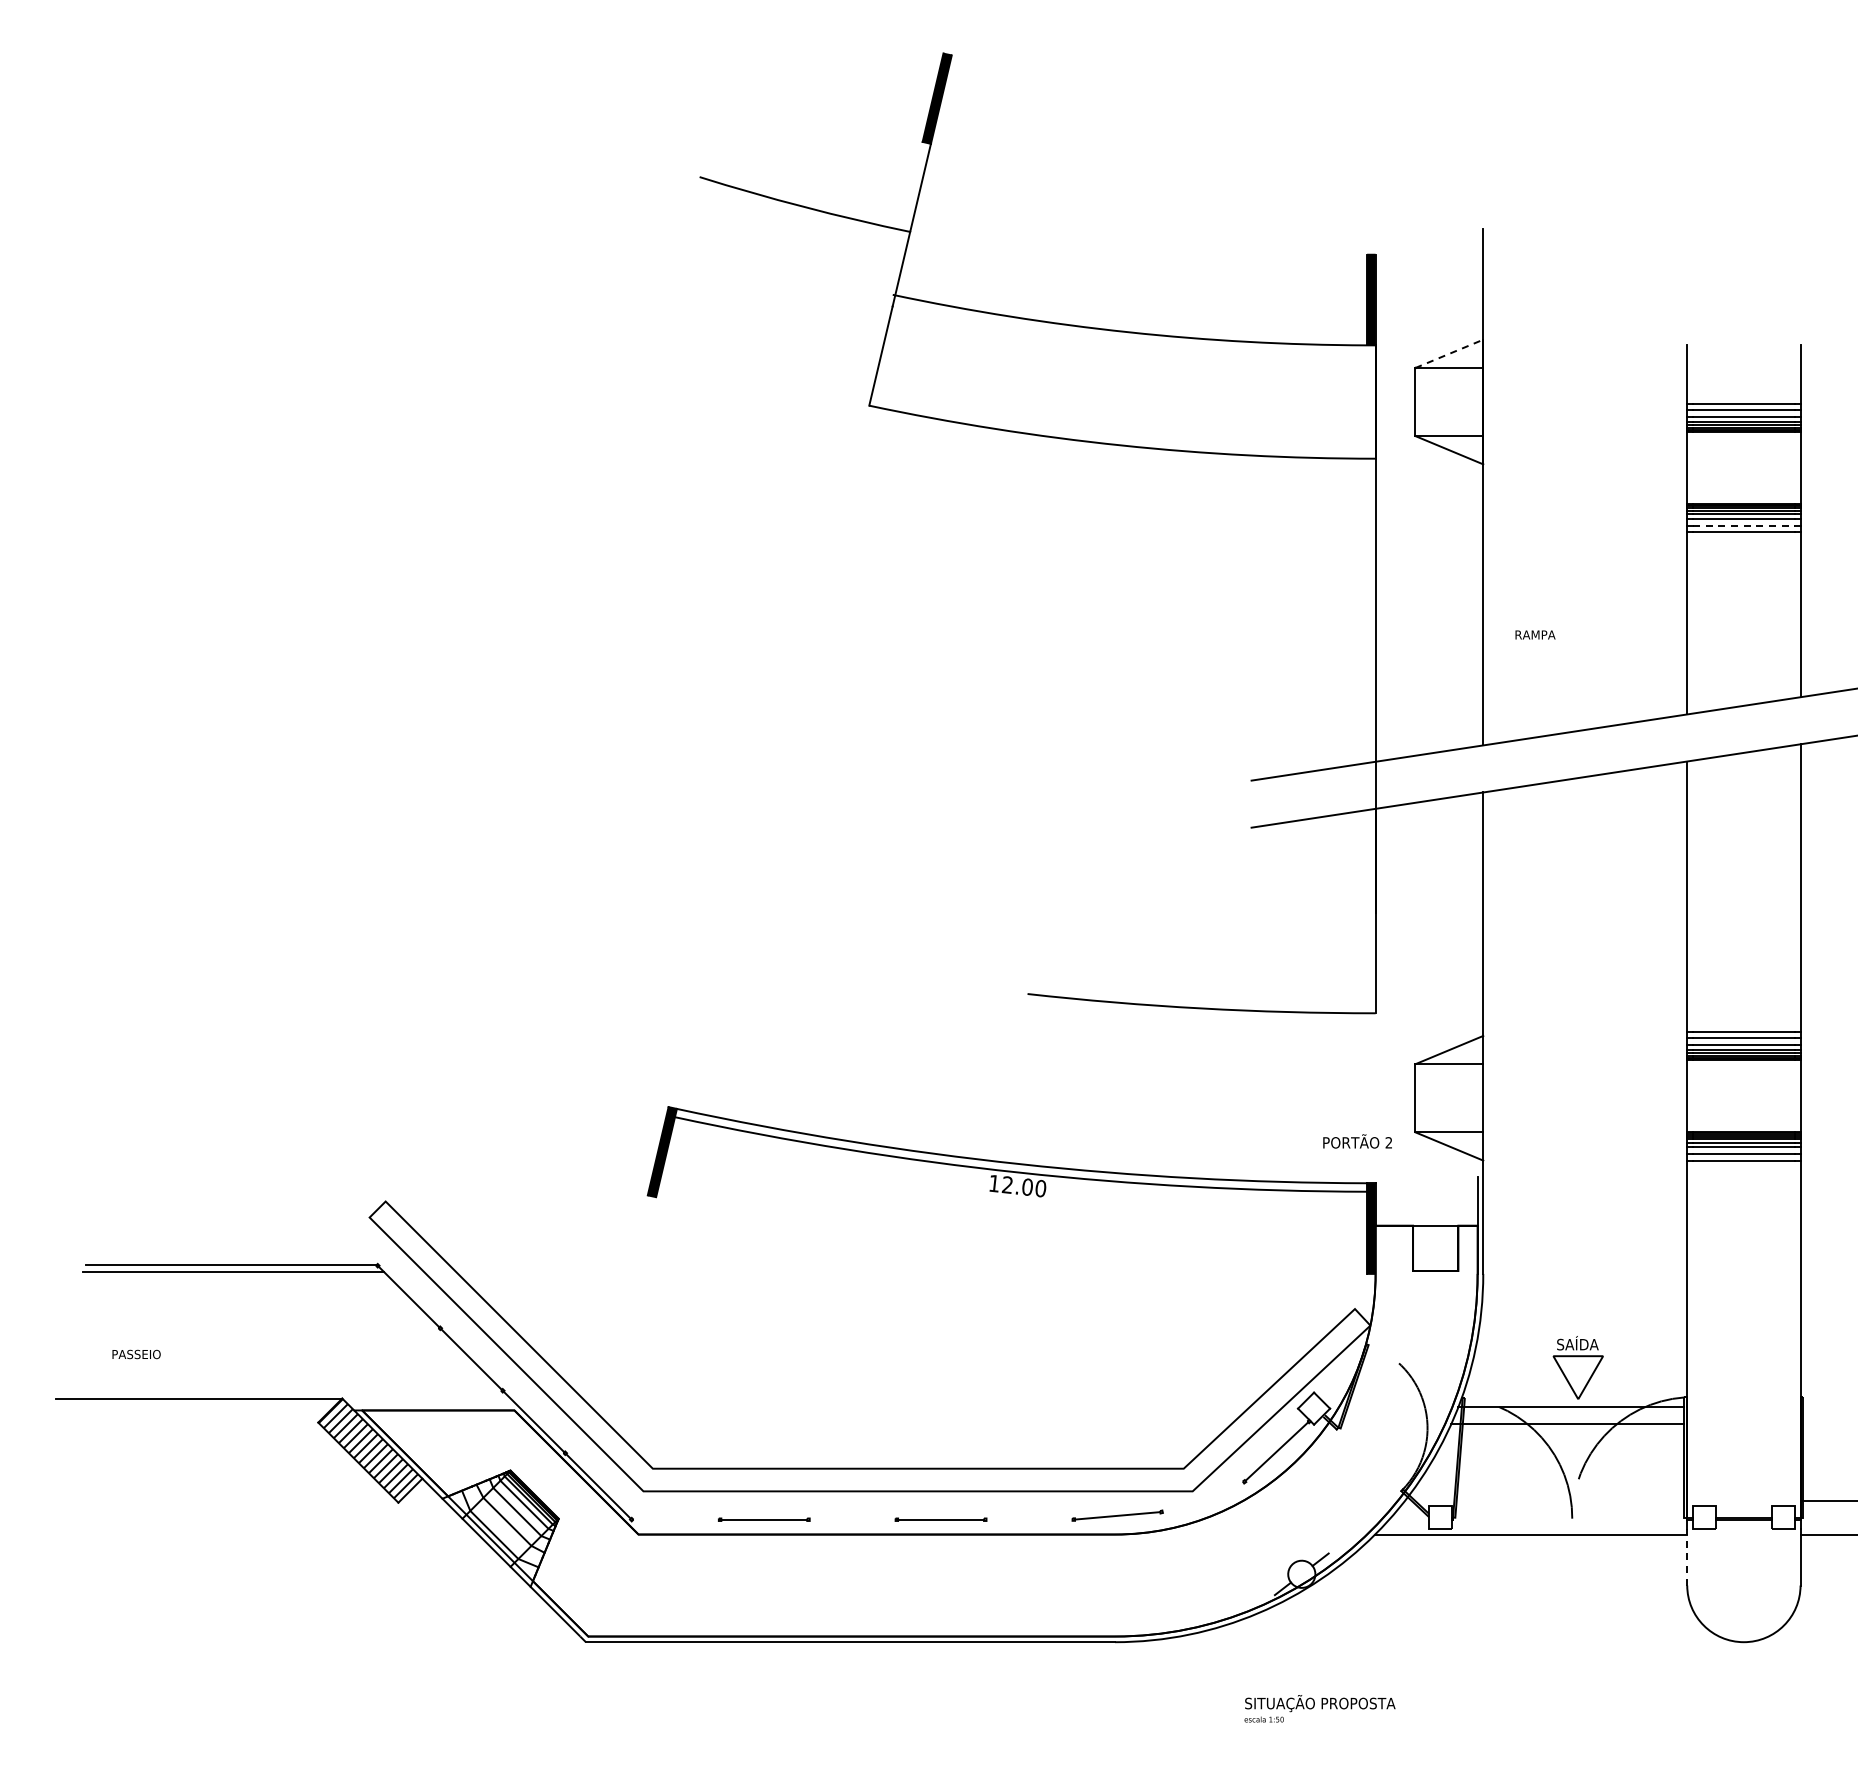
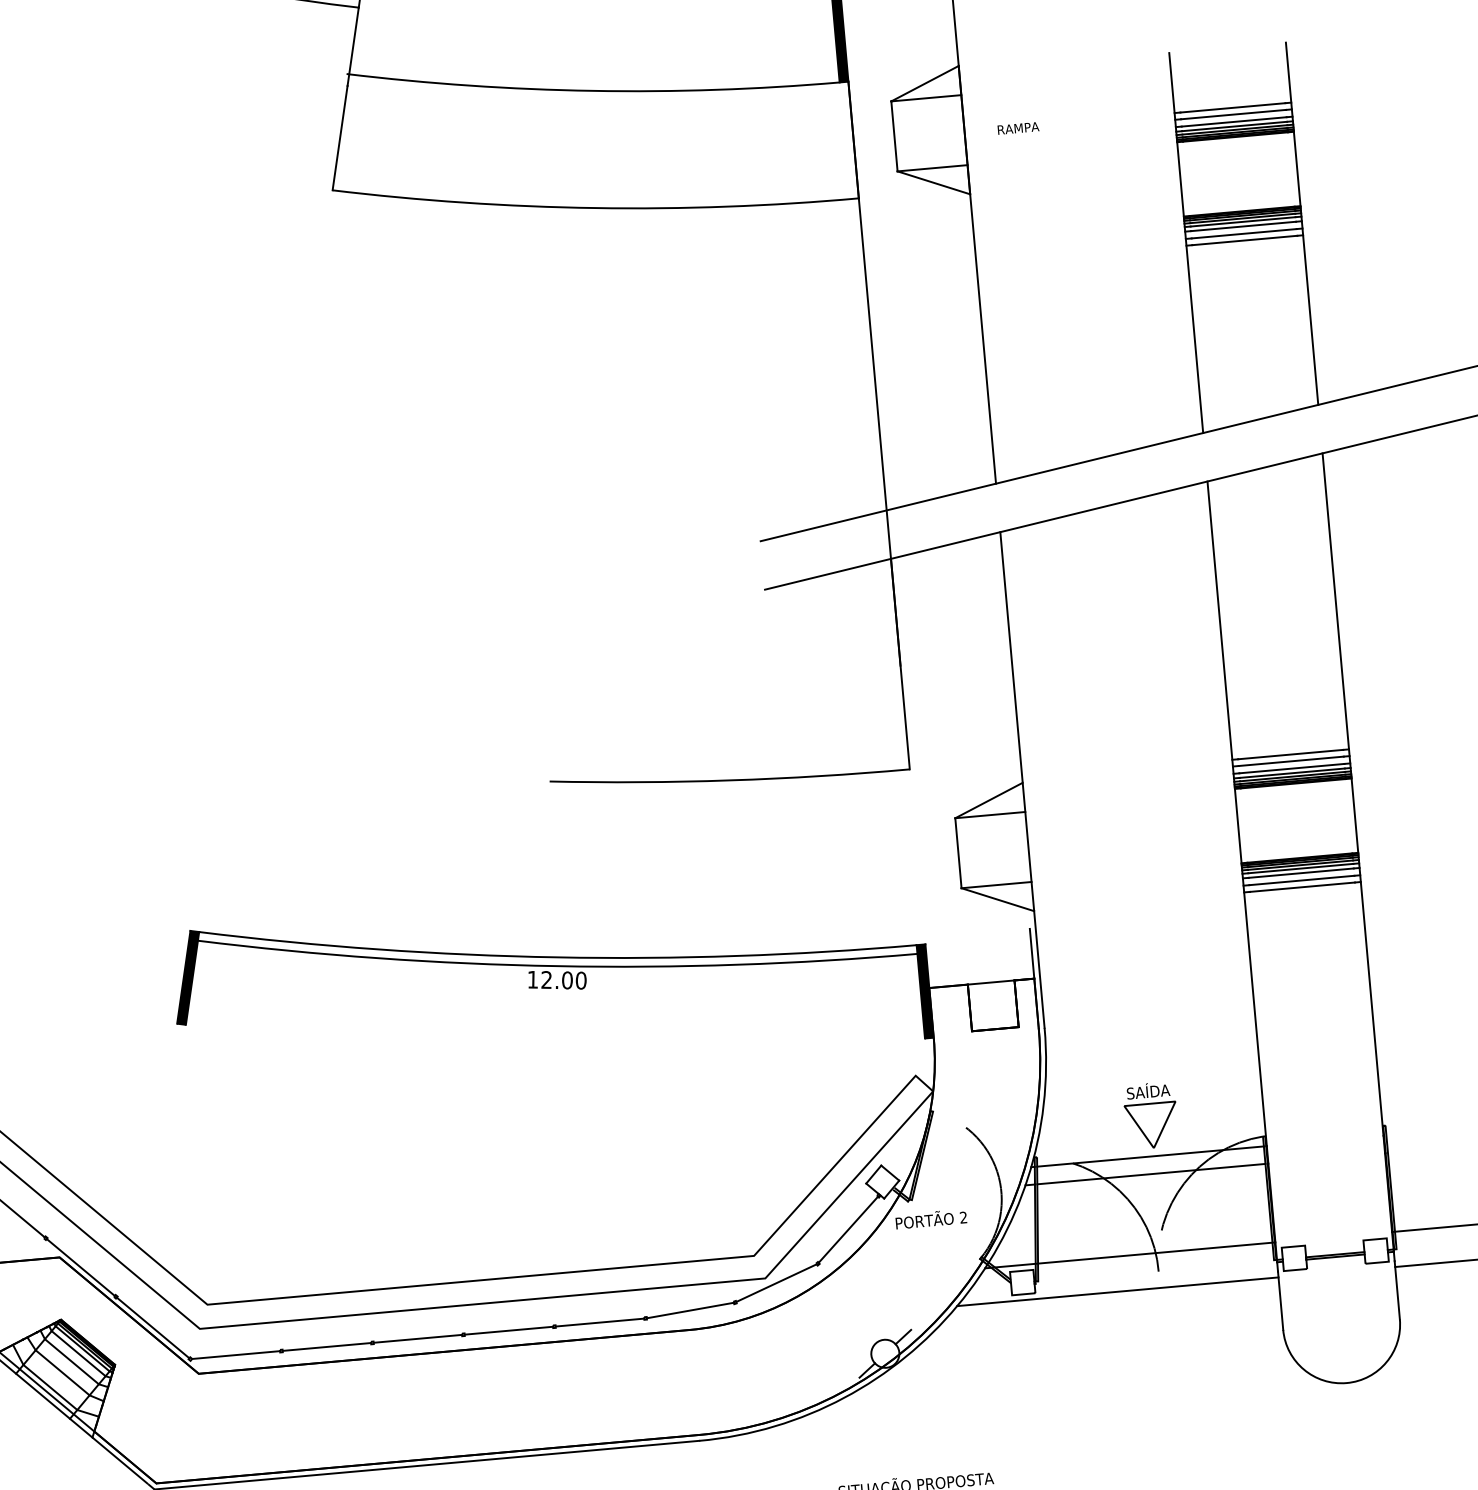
line: (1449, 353) -> (925, 83), dashed -> solid
line: (1743, 525) -> (1243, 233), dashed -> solid
text: (1535, 634) -> (1018, 127), moved
text: (1357, 1141) -> (931, 1219), moved
line: (1202, 1496) -> (775, 1282), added
line: (1546, 1500) -> (1130, 1255), added
line: (675, 1519) -> (235, 1354), added
line: (852, 1519) -> (417, 1338), added
line: (1029, 1519) -> (599, 1322), added
line: (1687, 1556) -> (1280, 1300), dashed -> solid

